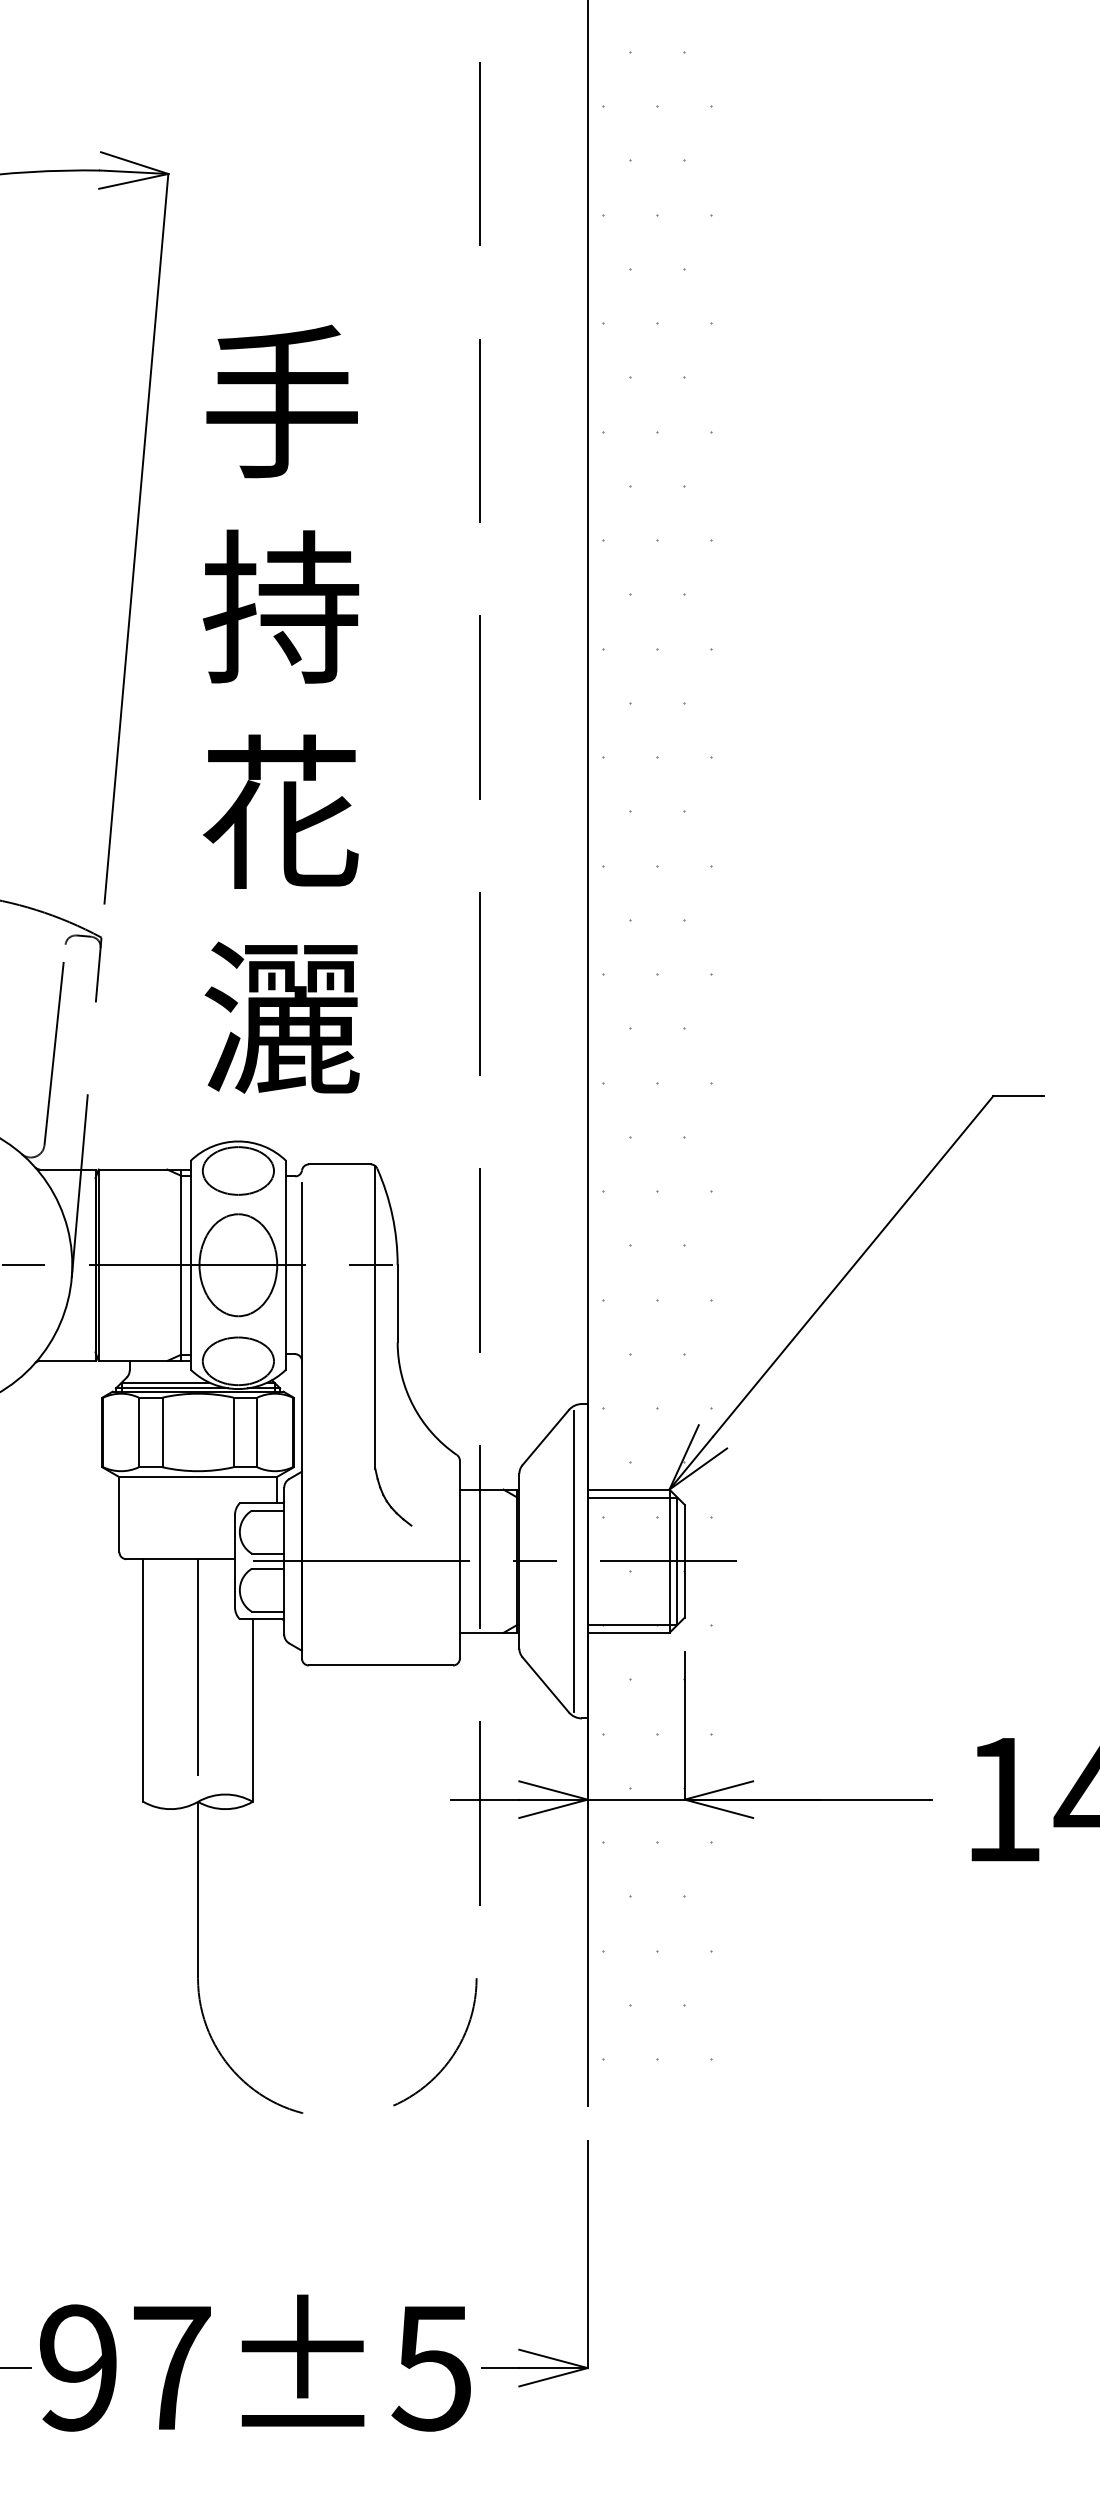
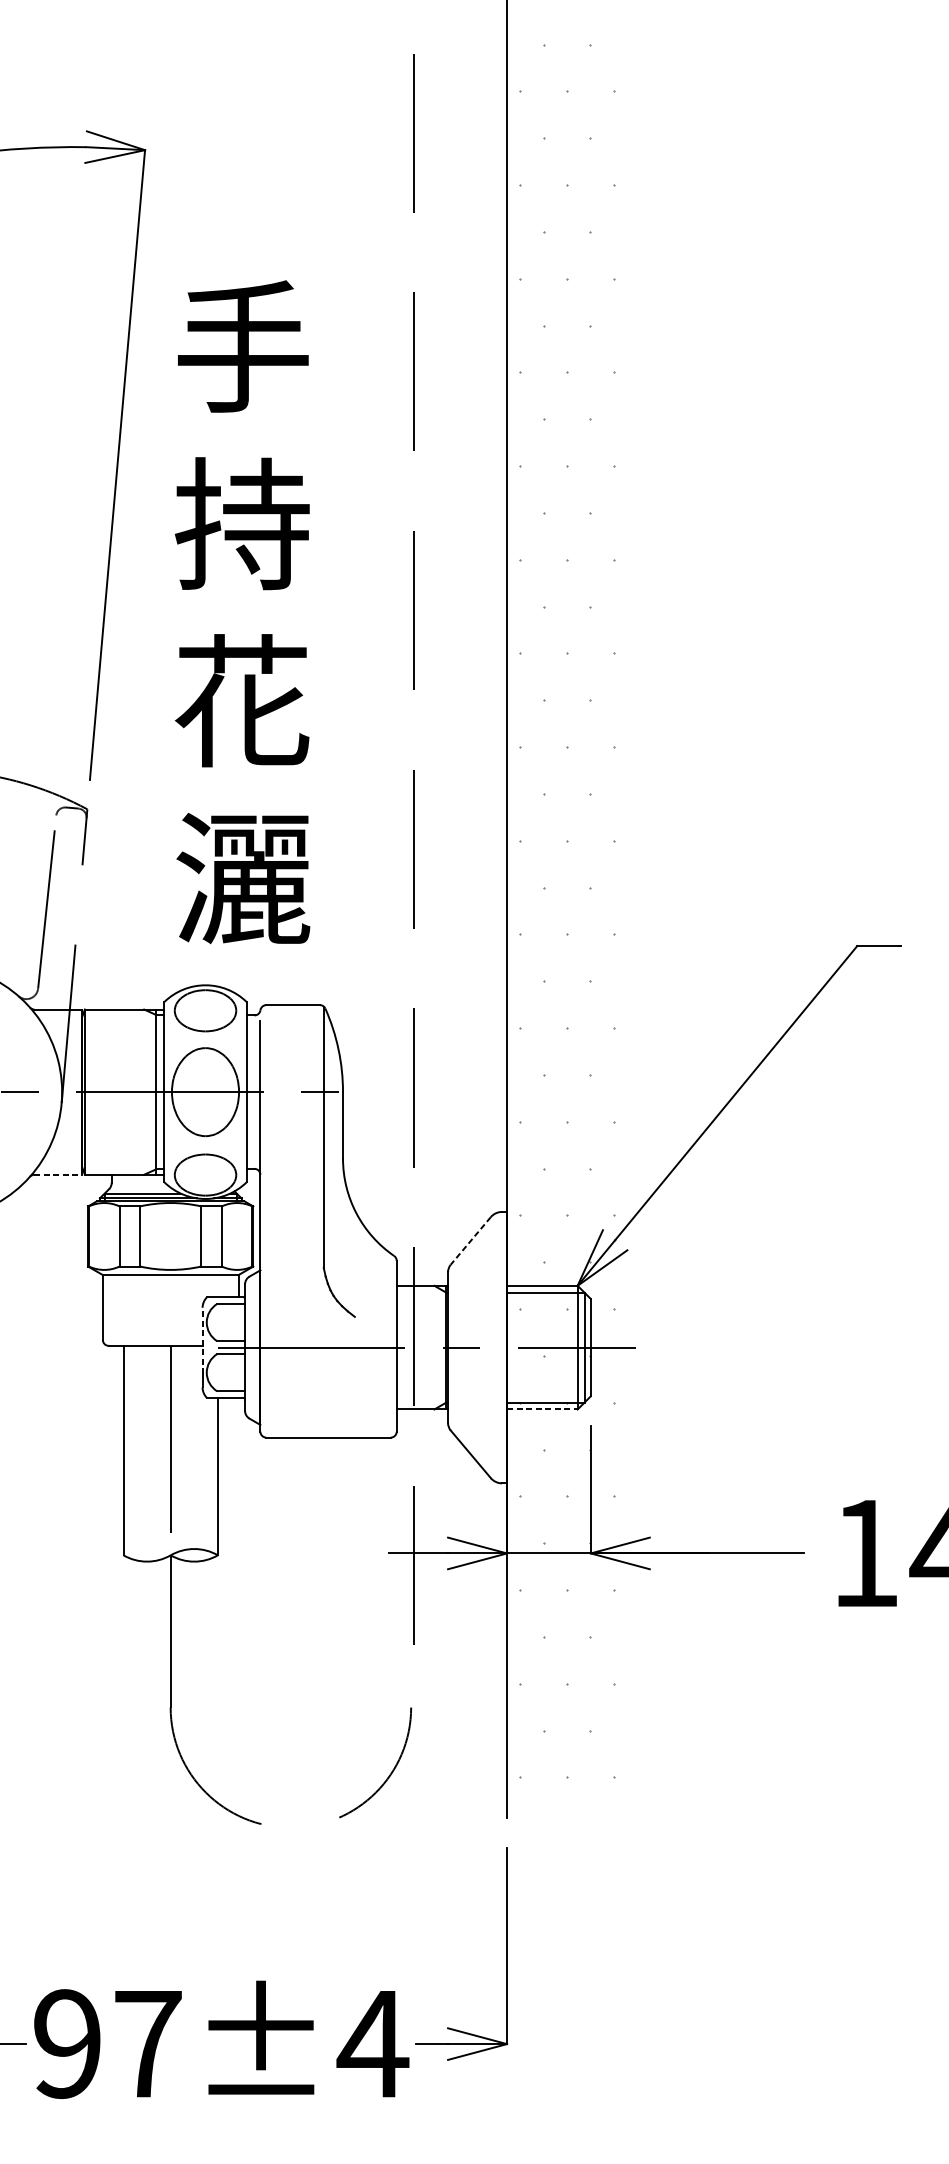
line: (67, 1360) -> (58, 1174), solid -> dashed
line: (545, 1437) -> (470, 1240), solid -> dashed
line: (235, 1553) -> (203, 1340), solid -> dashed
line: (574, 1560) -> (495, 1347), removed
line: (628, 1632) -> (542, 1409), solid -> dashed
text: (432, 2368) -> (373, 2044), 97±5 -> 97±4

